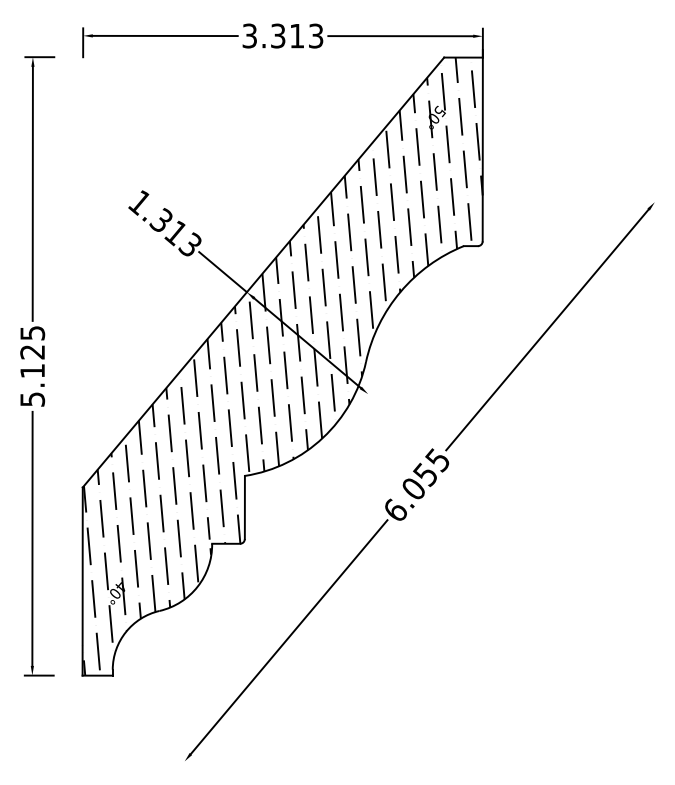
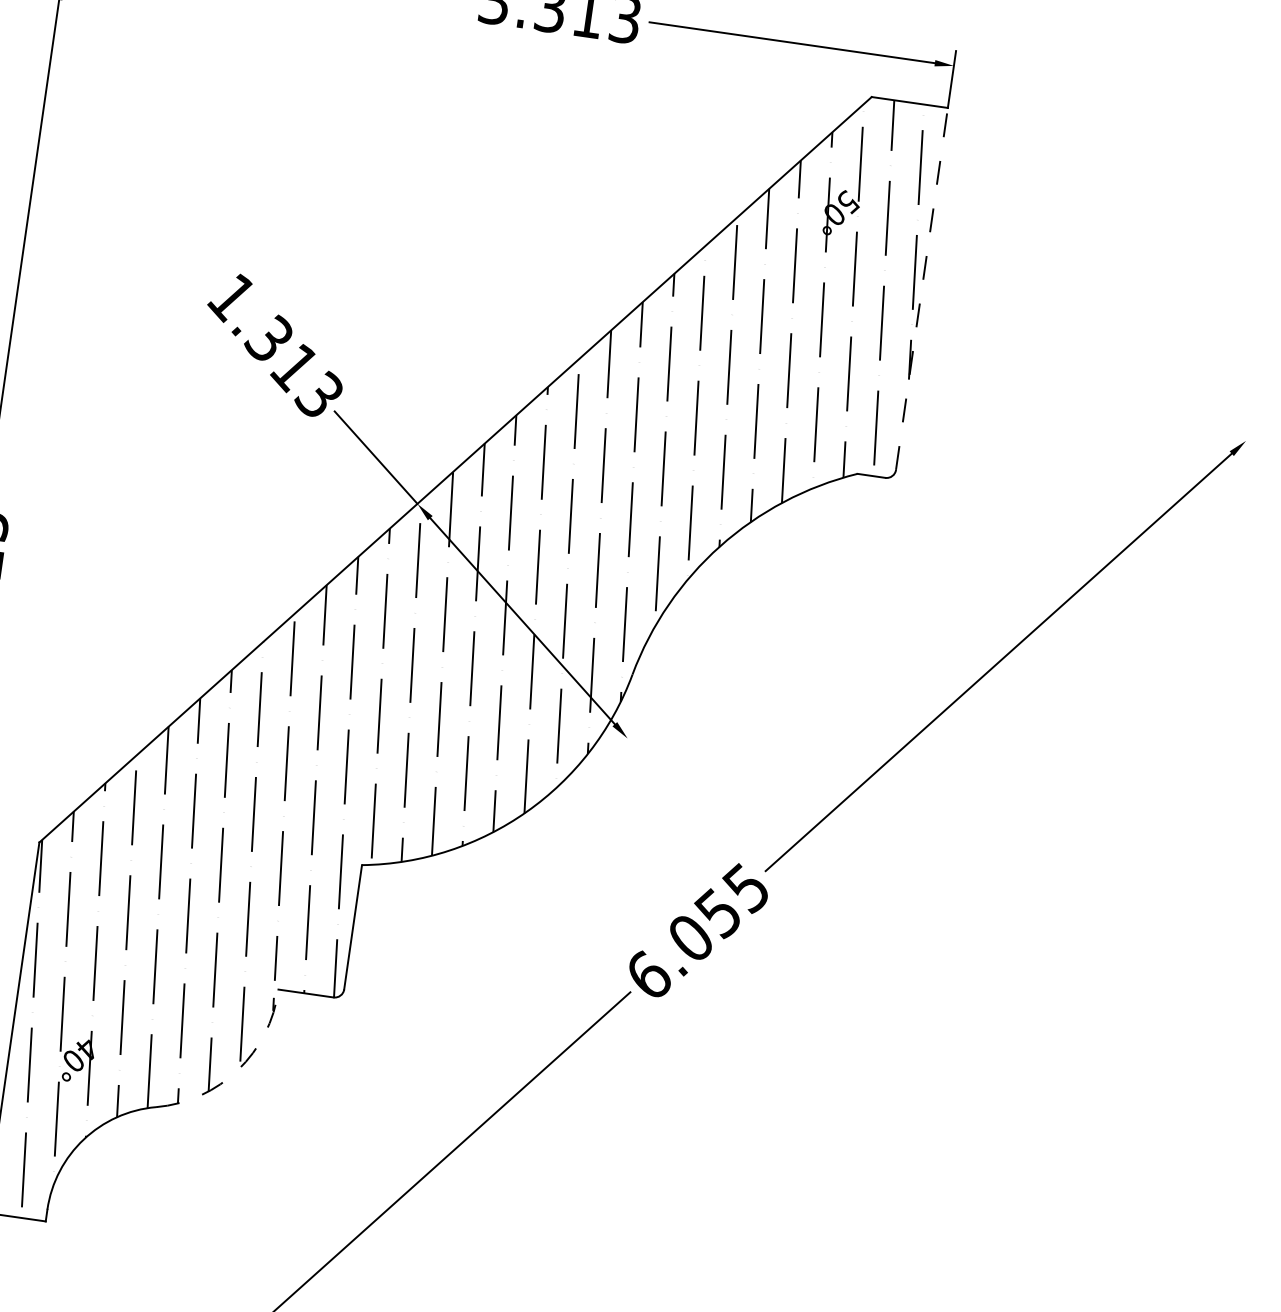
line: (482, 145) -> (922, 280), solid -> dashed
arc: (197, 586) -> (237, 1069), solid -> dashed

